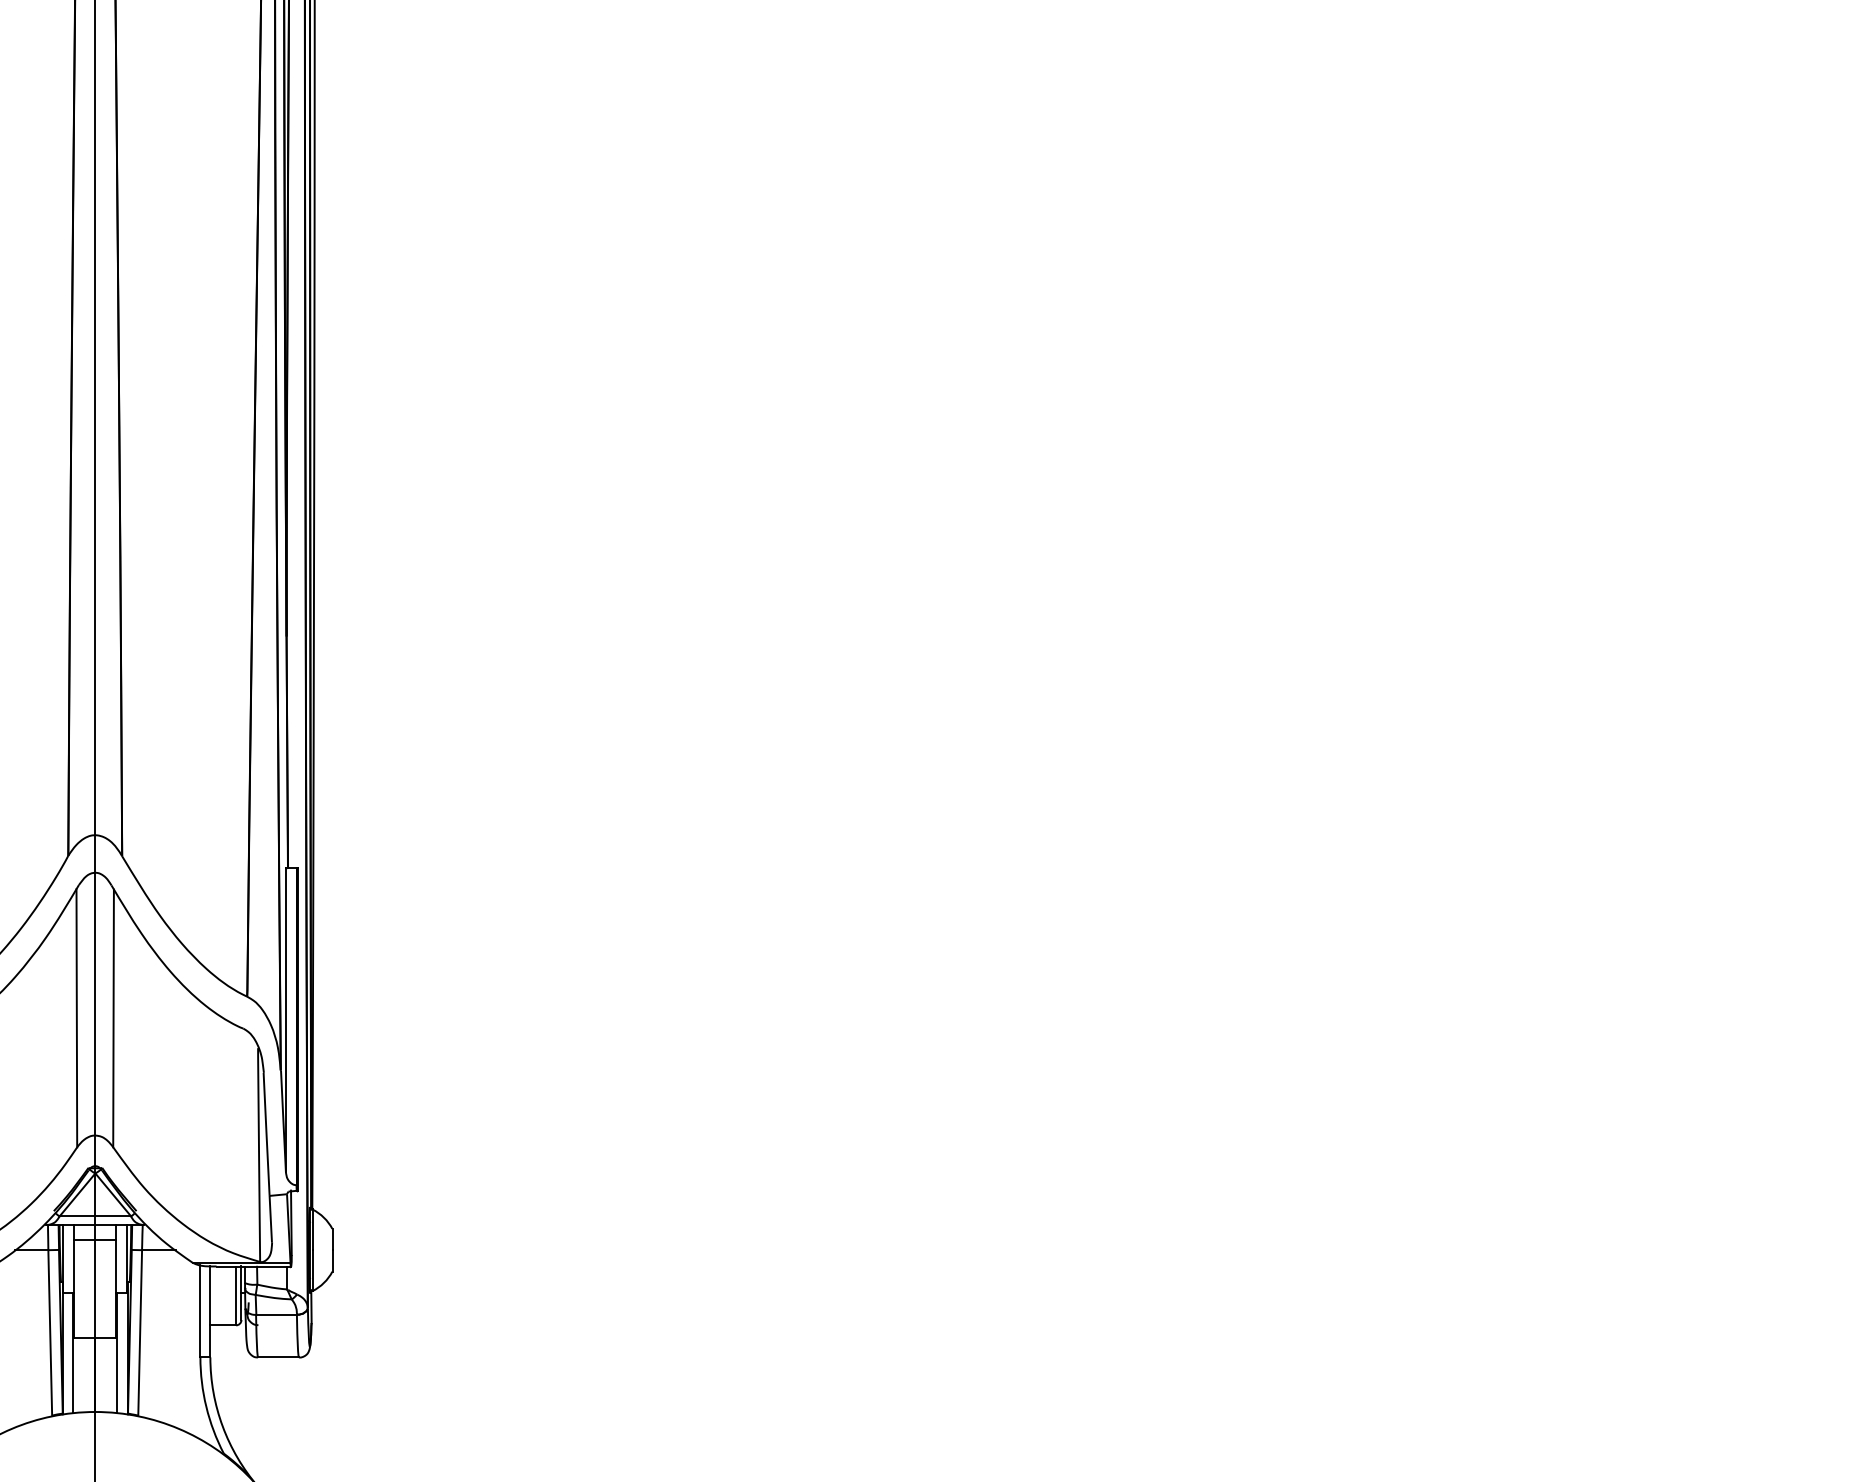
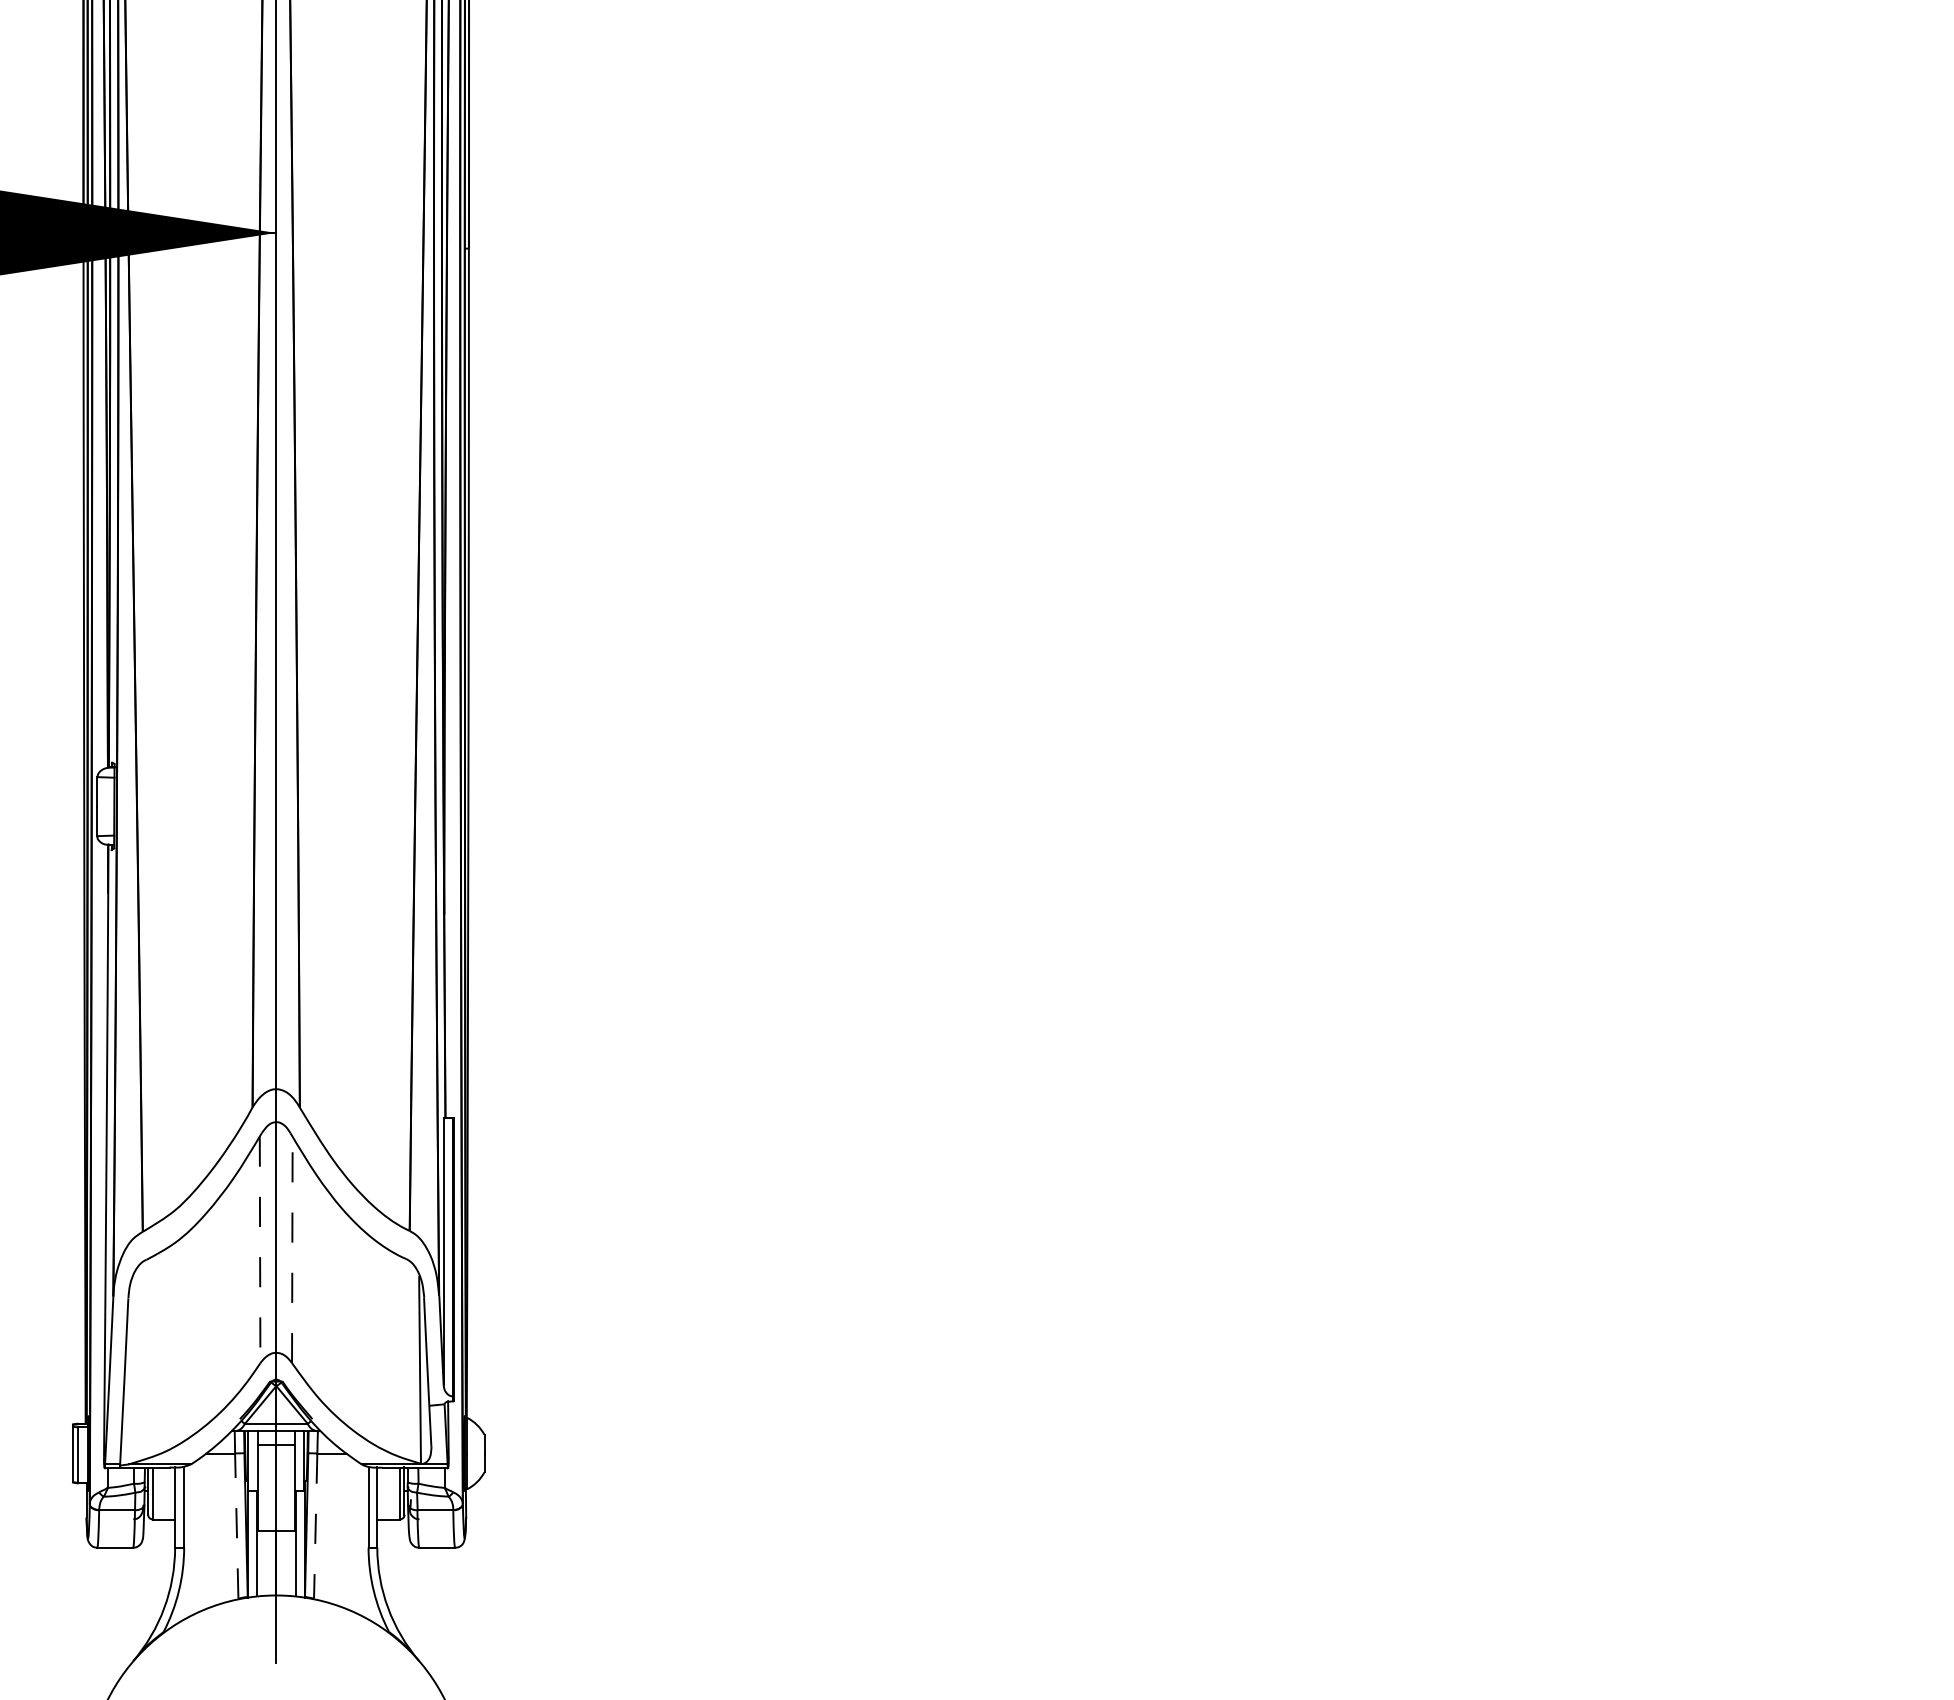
line: (113, 1017) -> (292, 1249), solid -> dashed
line: (77, 1018) -> (260, 1250), solid -> dashed
line: (49, 1332) -> (236, 1525), solid -> dashed
line: (139, 1333) -> (315, 1526), solid -> dashed

